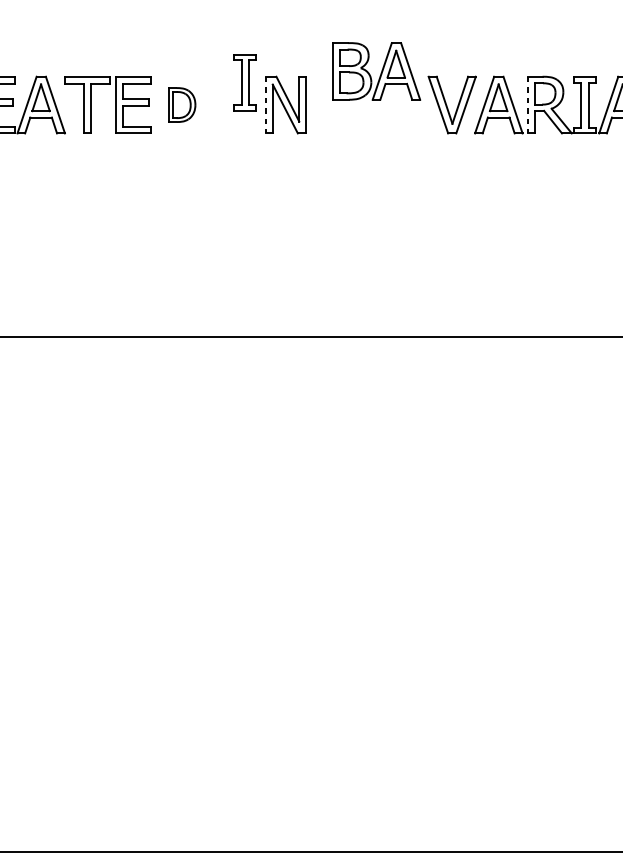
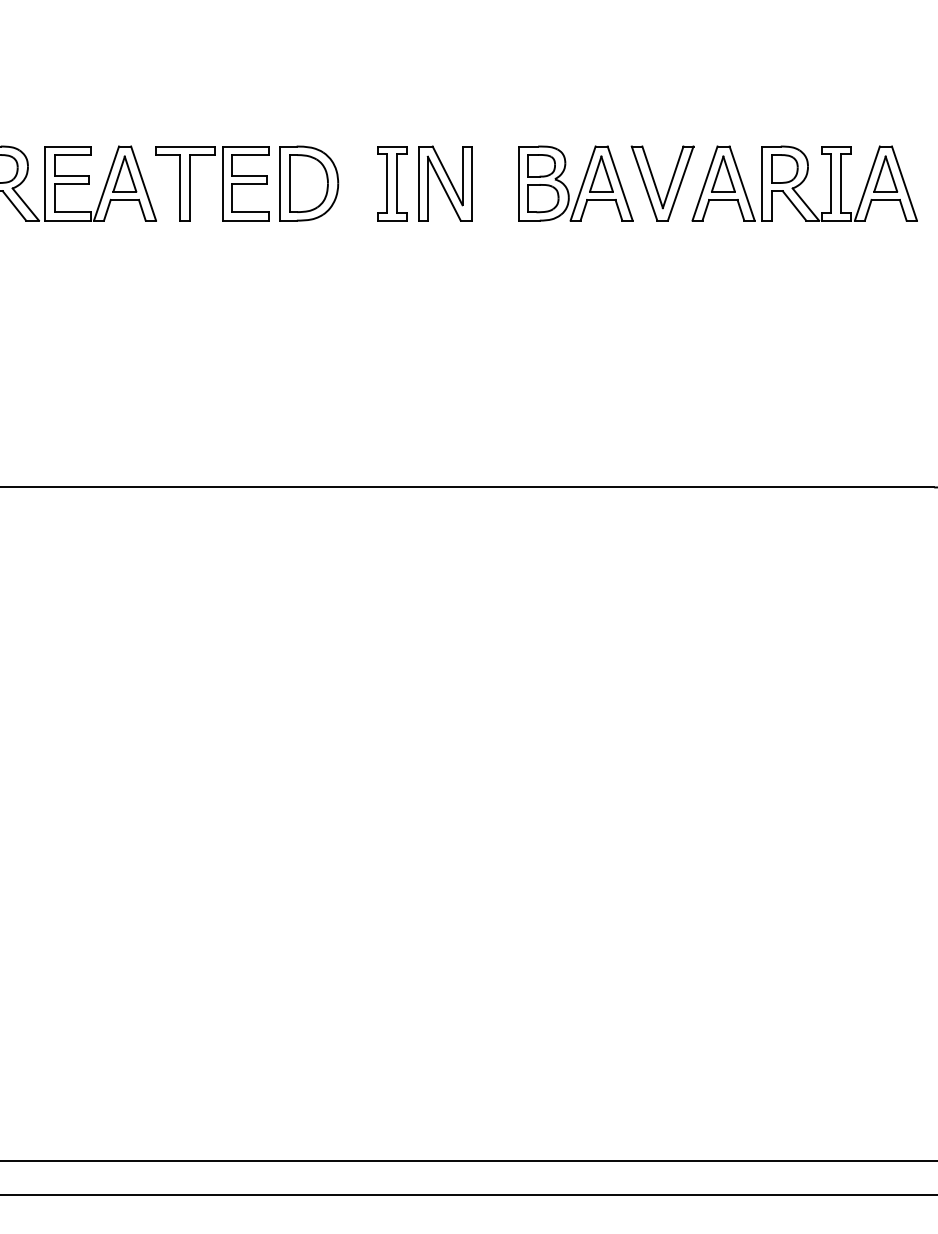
part: (381, 72) -> (581, 184), moved
part: (245, 82) -> (392, 183), moved
part: (182, 105) -> (309, 183), size x1.67
line: (265, 105) -> (418, 184), dashed -> solid
line: (527, 105) -> (761, 184), dashed -> solid

